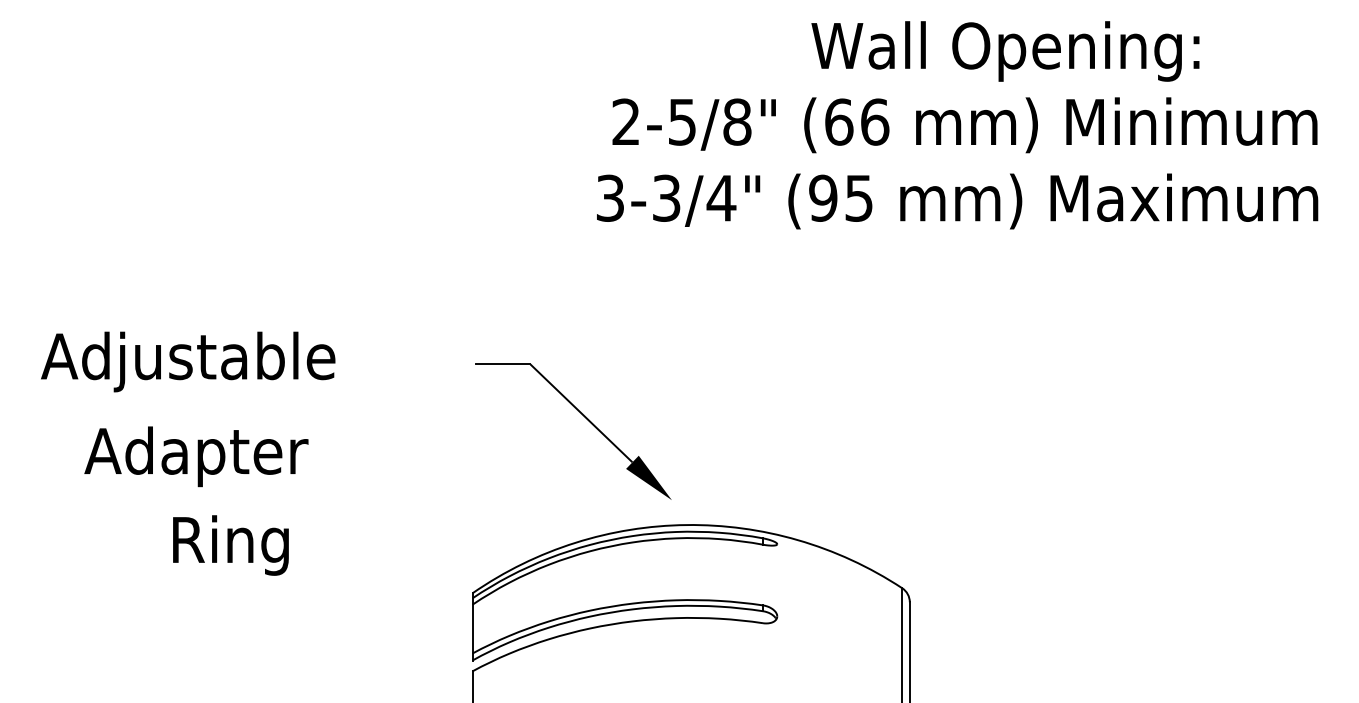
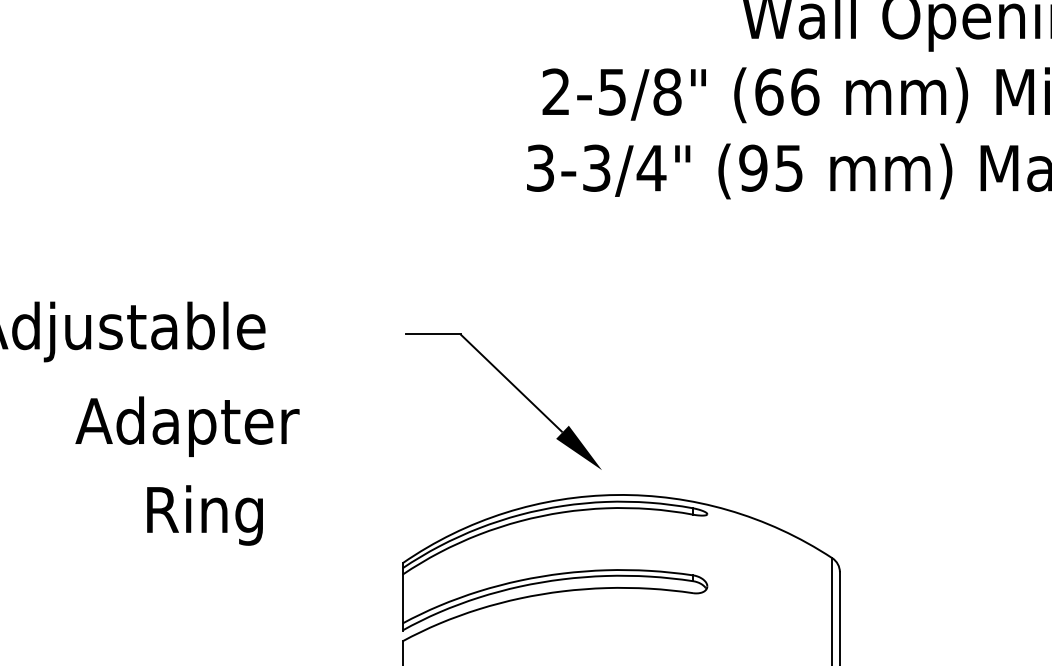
text: (196, 456) -> (187, 426), moved
text: (230, 545) -> (204, 515), moved

